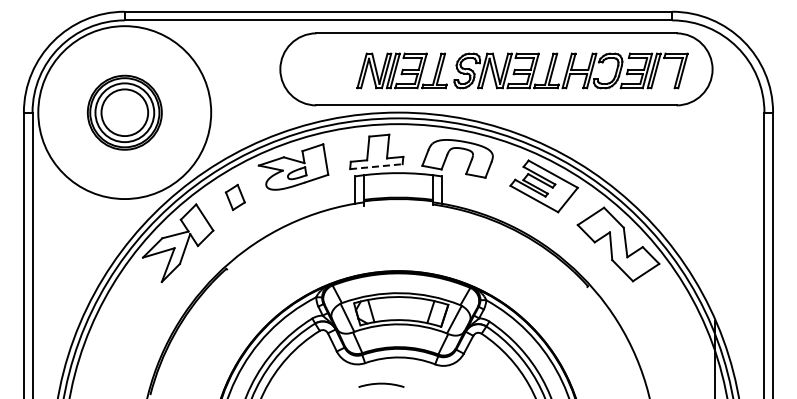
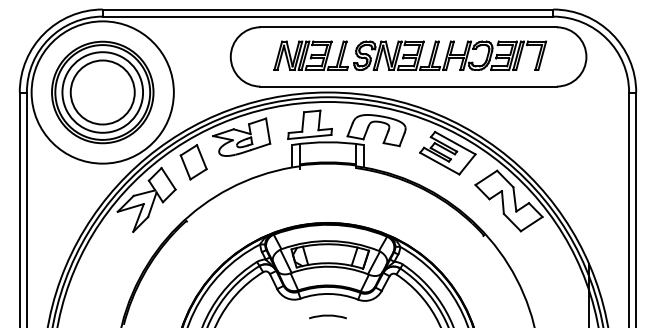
part: (522, 70) -> (410, 55), moved
part: (124, 112) -> (102, 92), size x1.67
line: (376, 166) -> (309, 136), dashed -> solid
part: (235, 197) -> (193, 162), size x1.67
arc: (381, 384) -> (328, 316), moved

